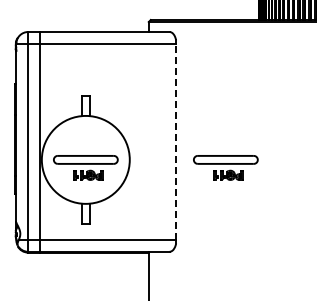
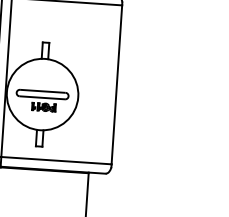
line: (176, 141) -> (117, 84), dashed -> solid
part: (225, 167) -> (155, 108), removed

